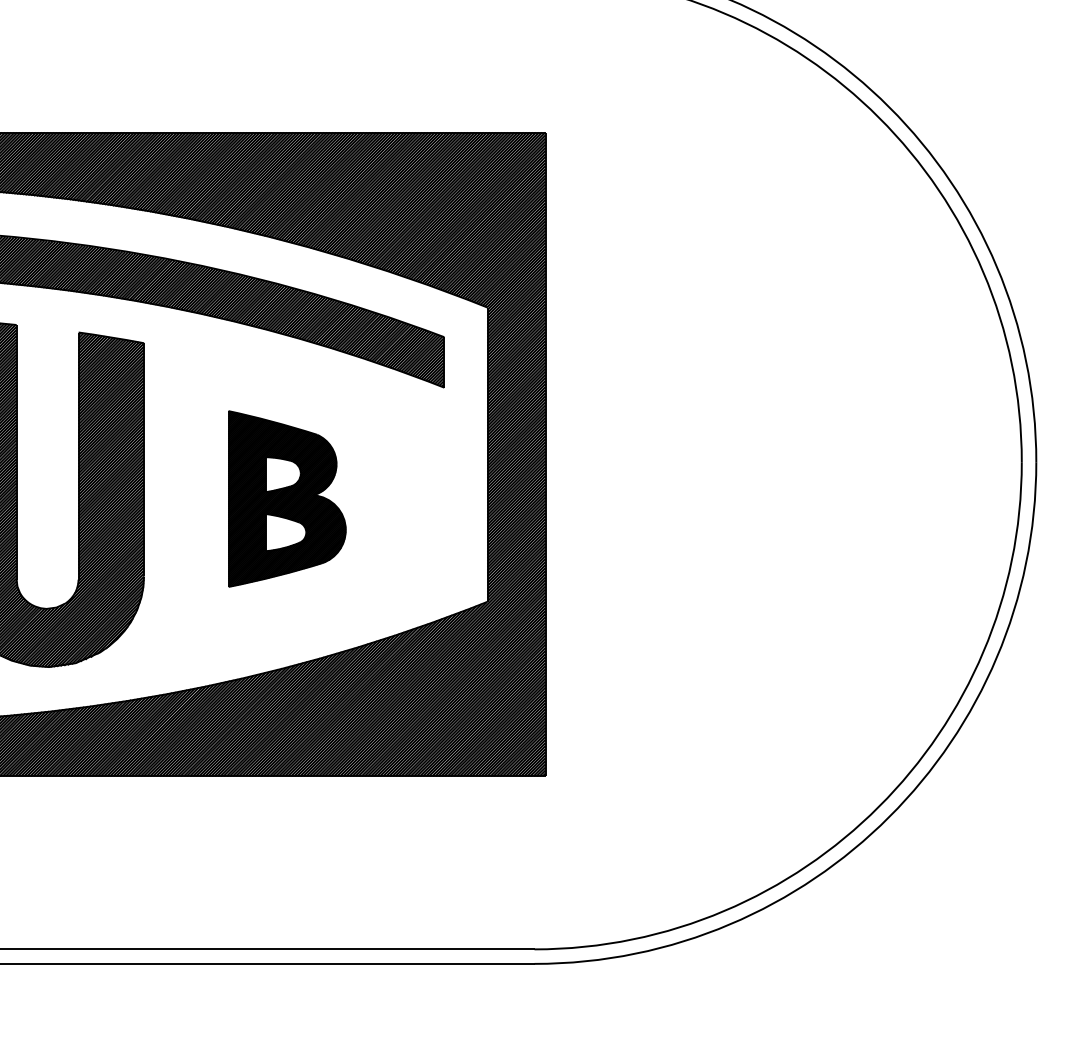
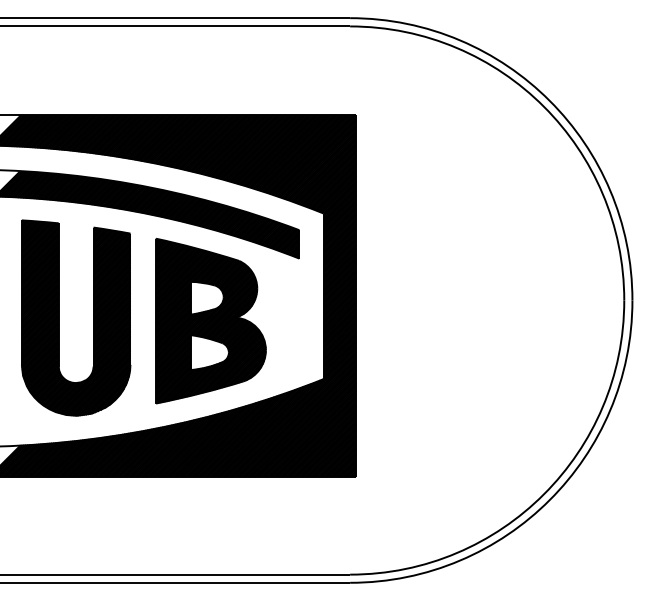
part: (286, 499) -> (210, 321), size x1.67

